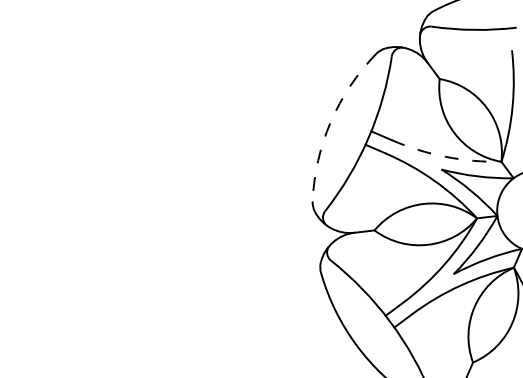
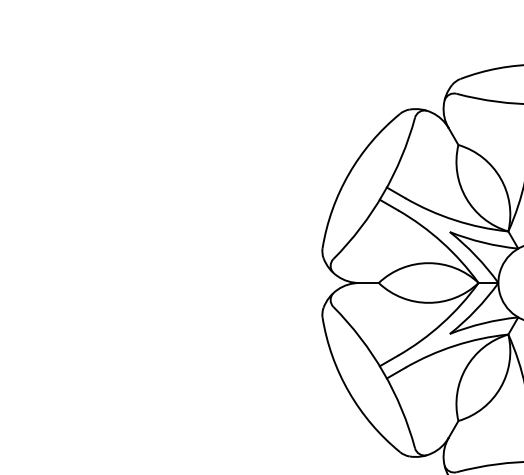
arc: (331, 121) -> (349, 173), dashed -> solid
arc: (445, 156) -> (455, 220), dashed -> solid

